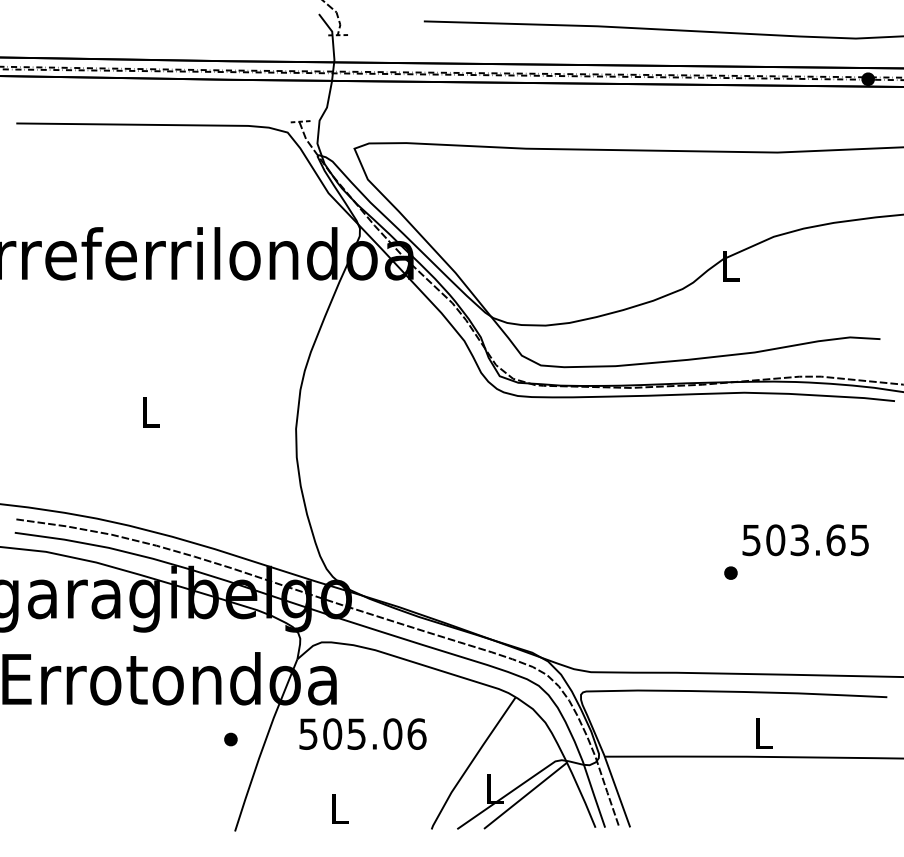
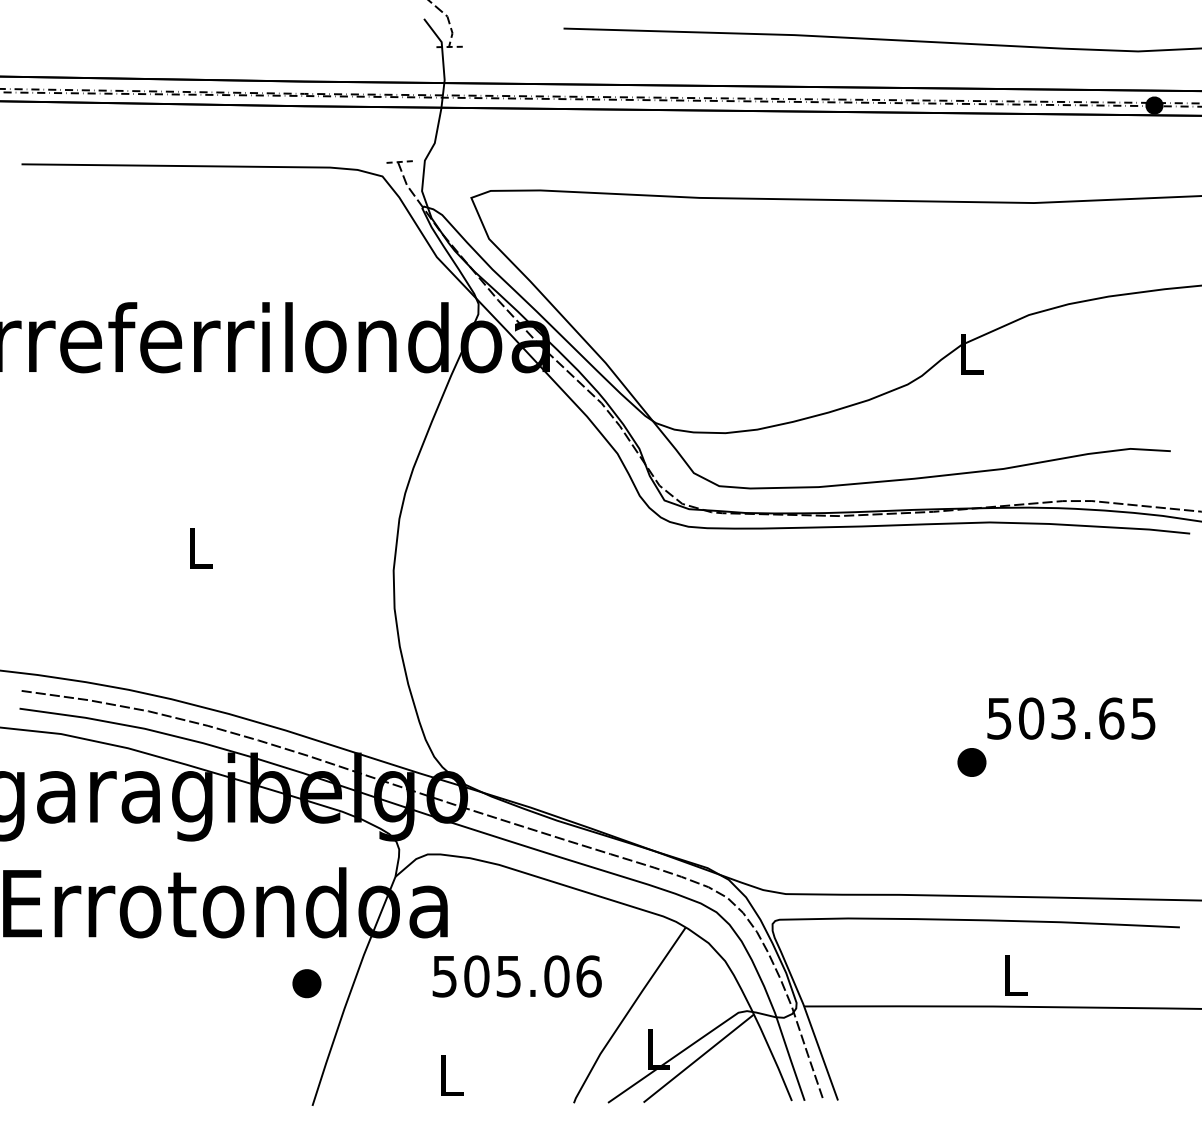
part: (730, 572) -> (971, 761), size x1.6
text: (362, 733) -> (516, 975), moved
part: (230, 739) -> (306, 983), size x1.6

